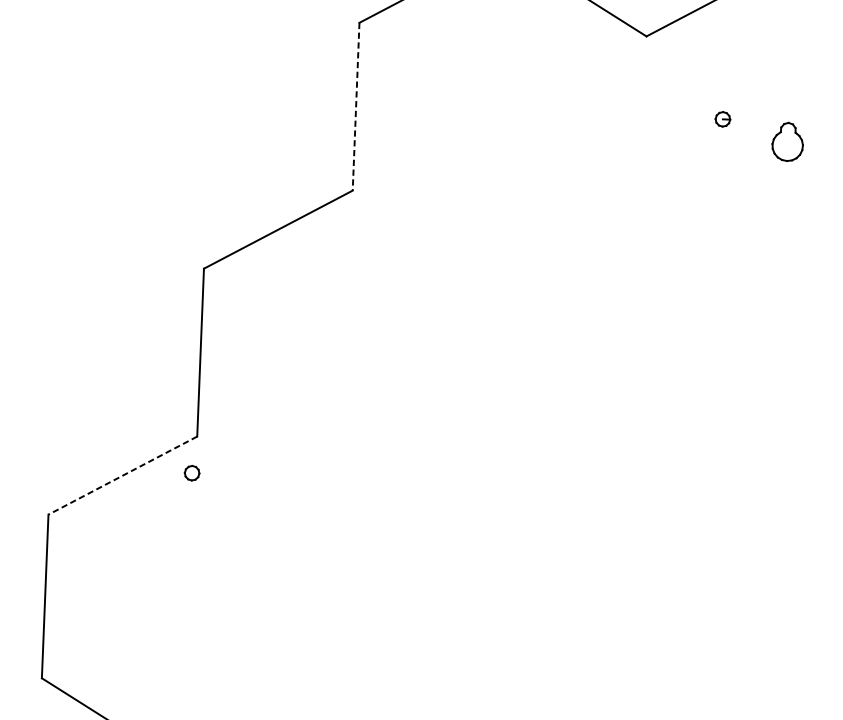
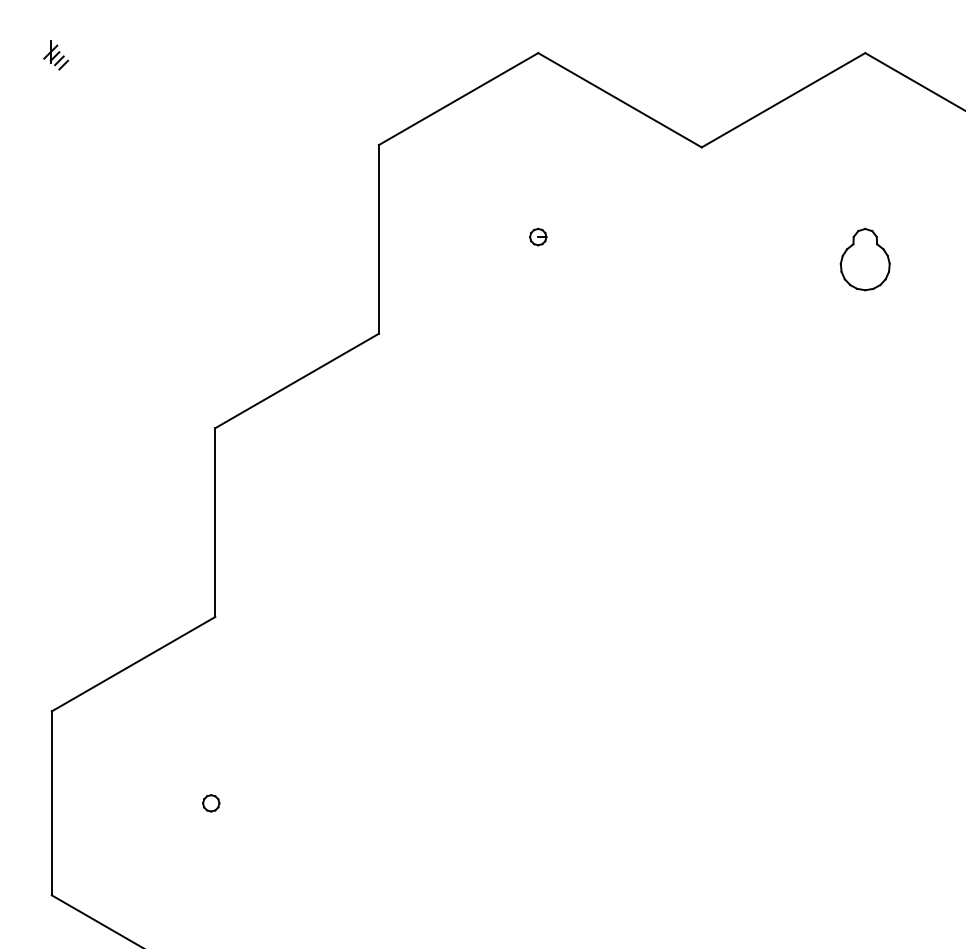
line: (355, 106) -> (378, 239), dashed -> solid
part: (723, 118) -> (538, 236), moved
part: (787, 141) -> (864, 259), size x1.43
part: (192, 473) -> (211, 803), moved
line: (122, 475) -> (133, 664), dashed -> solid

